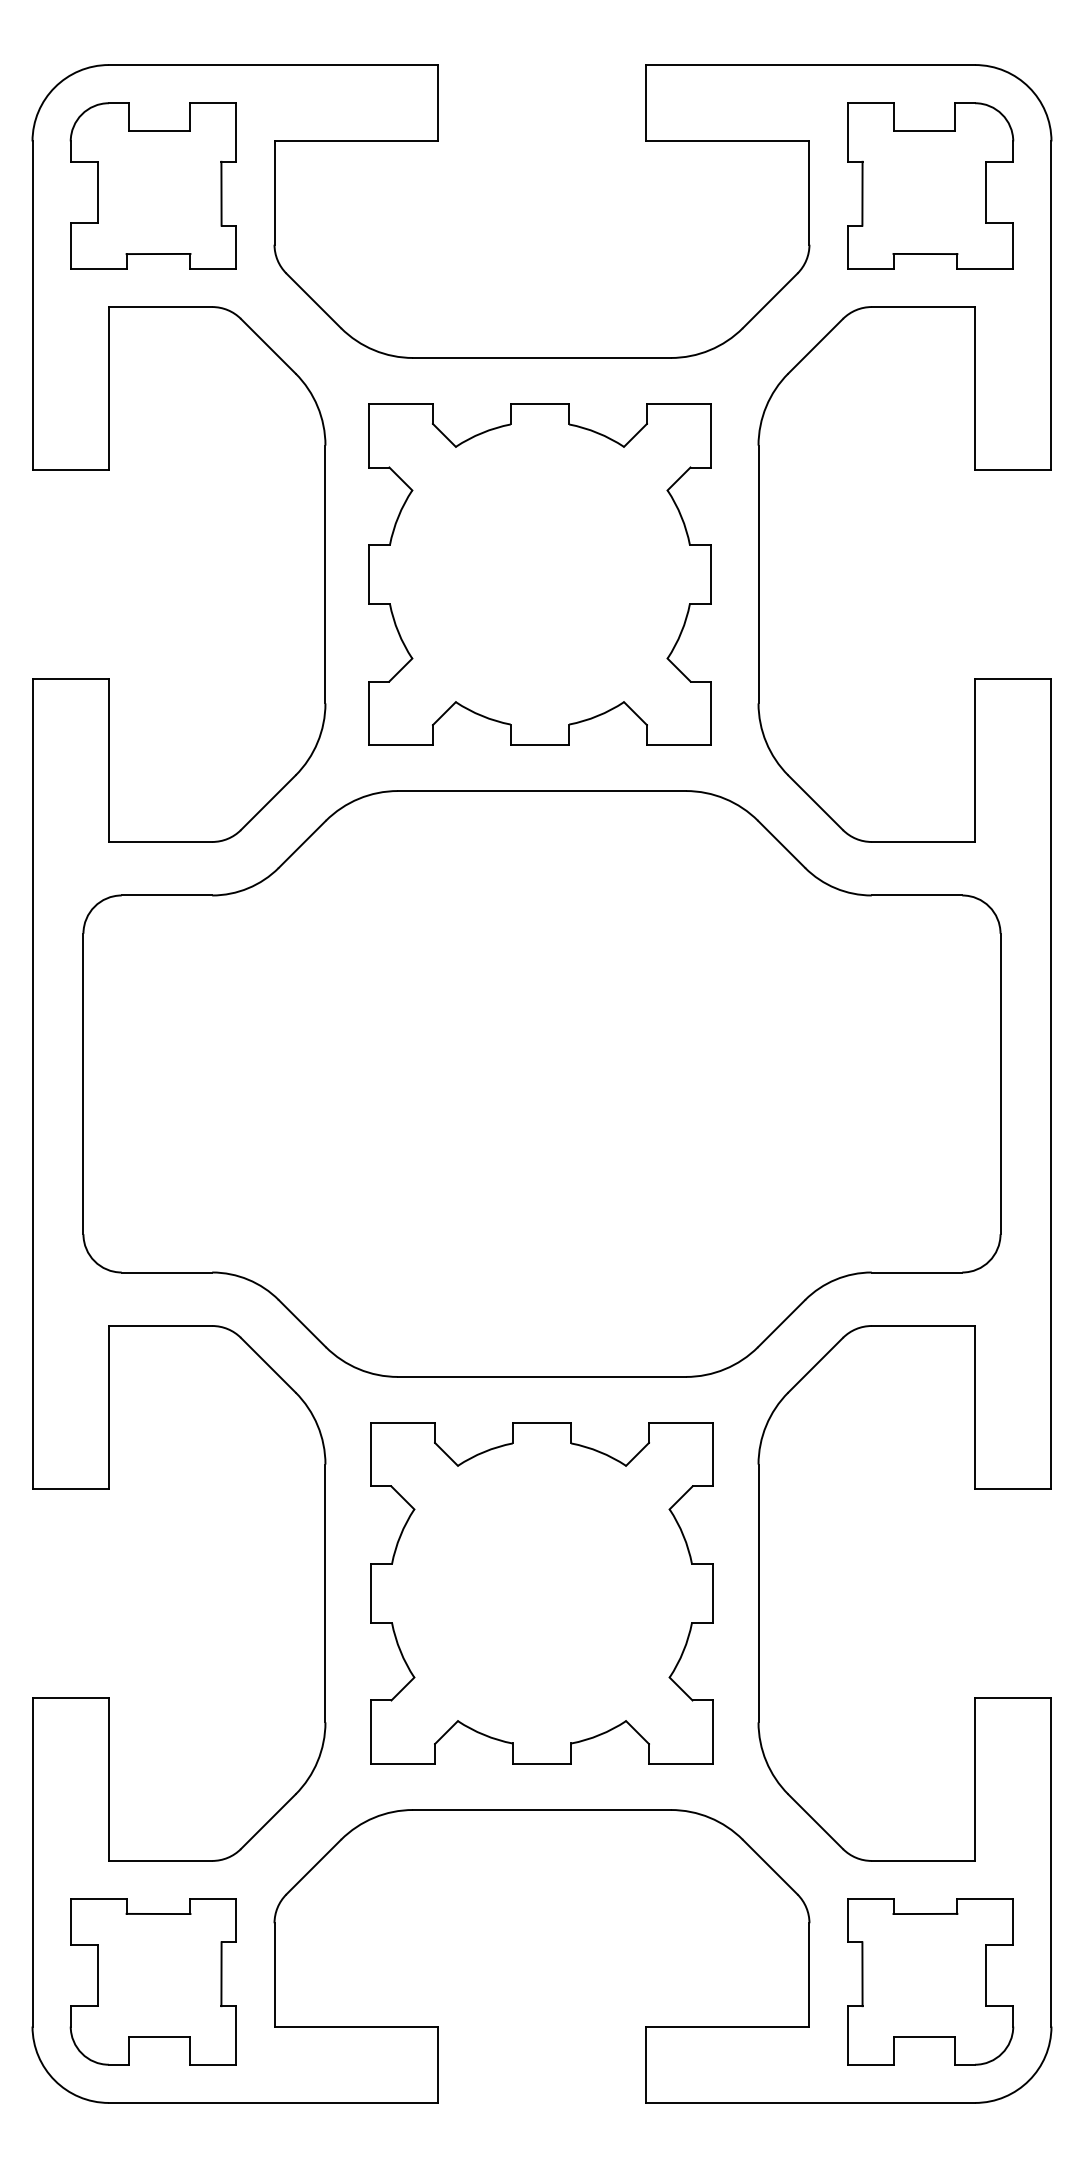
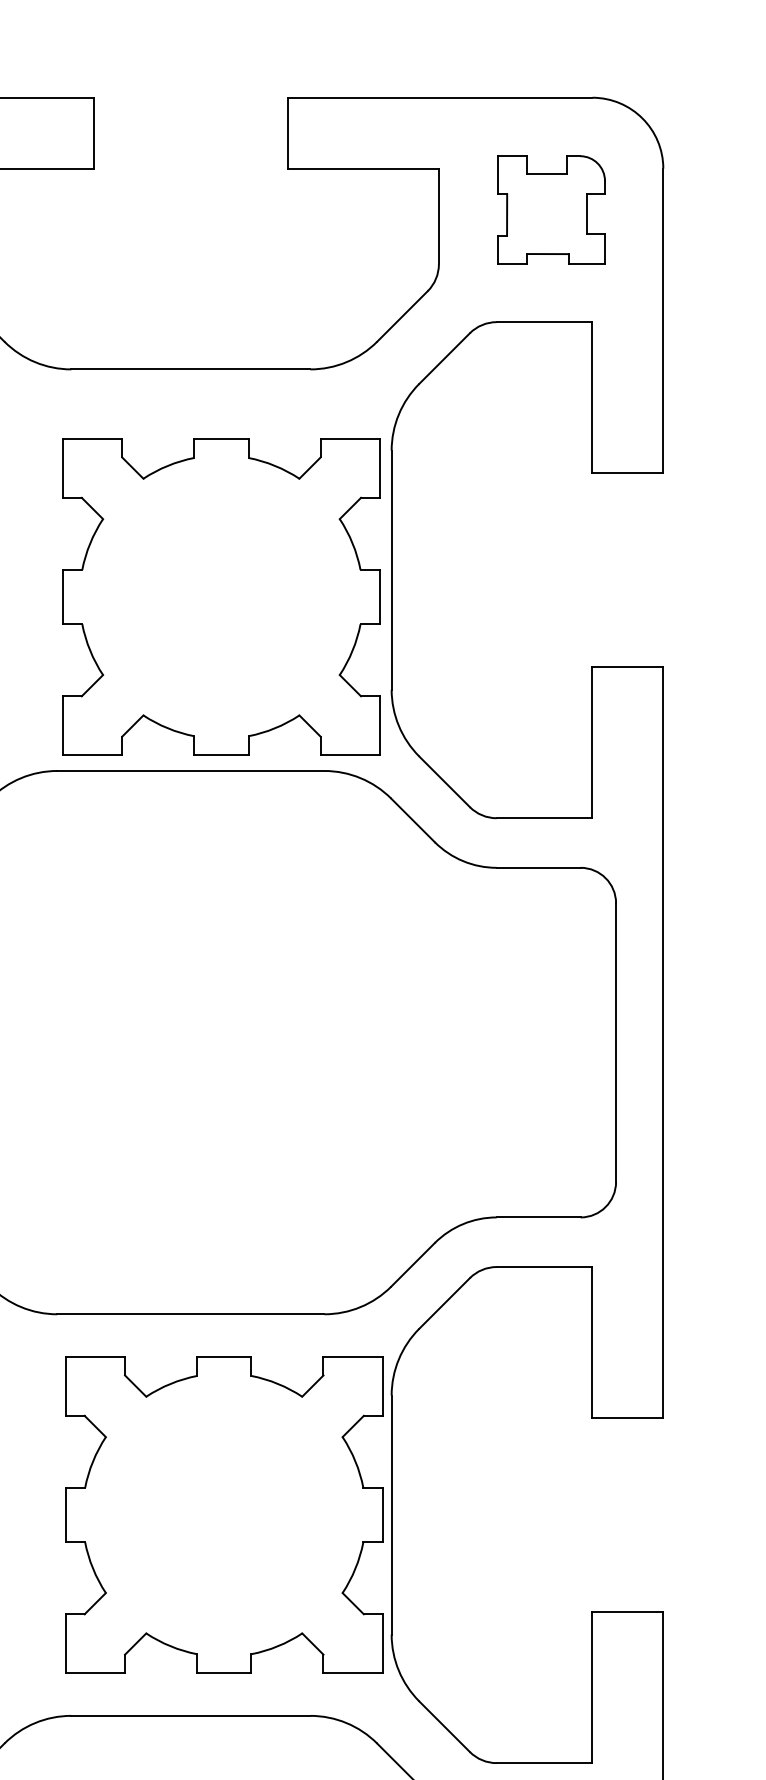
part: (930, 185) -> (551, 209), size x0.7
part: (539, 574) -> (221, 597), moved
part: (541, 1593) -> (223, 1515), moved

